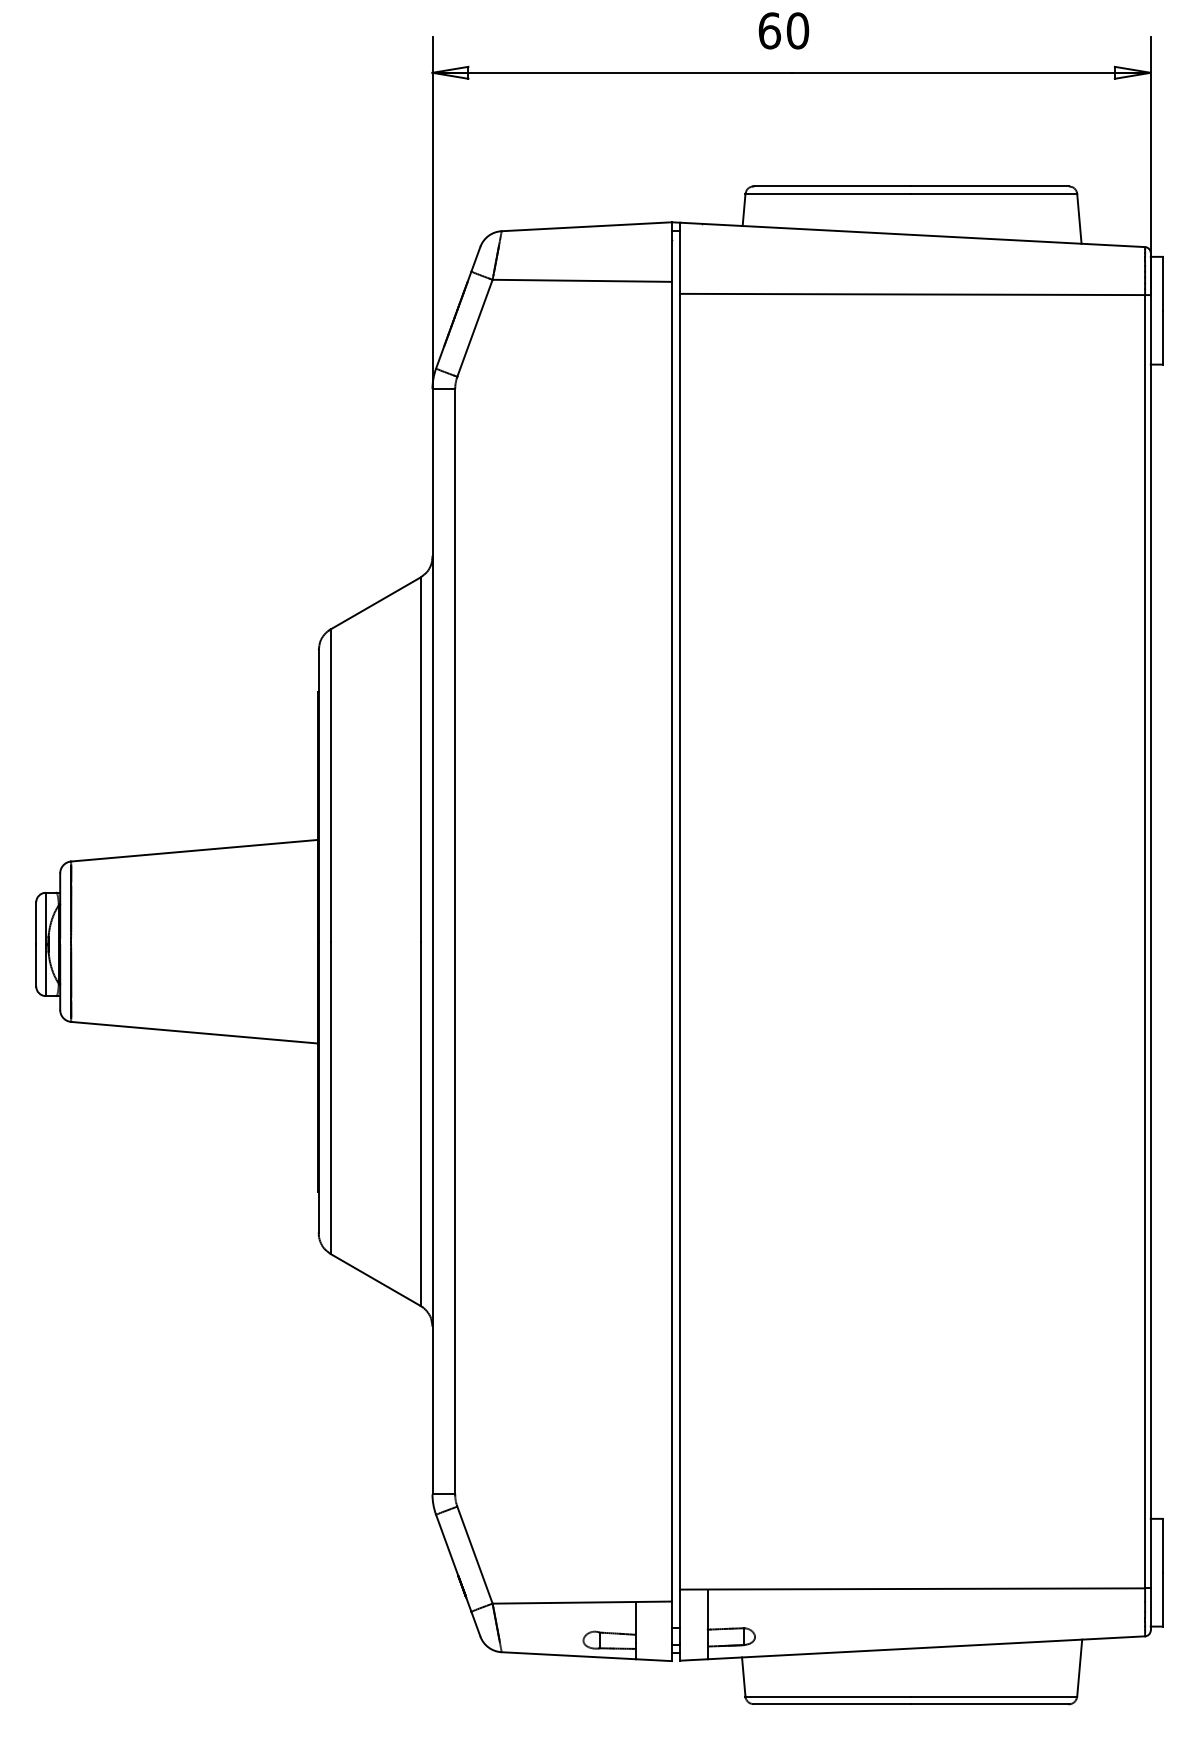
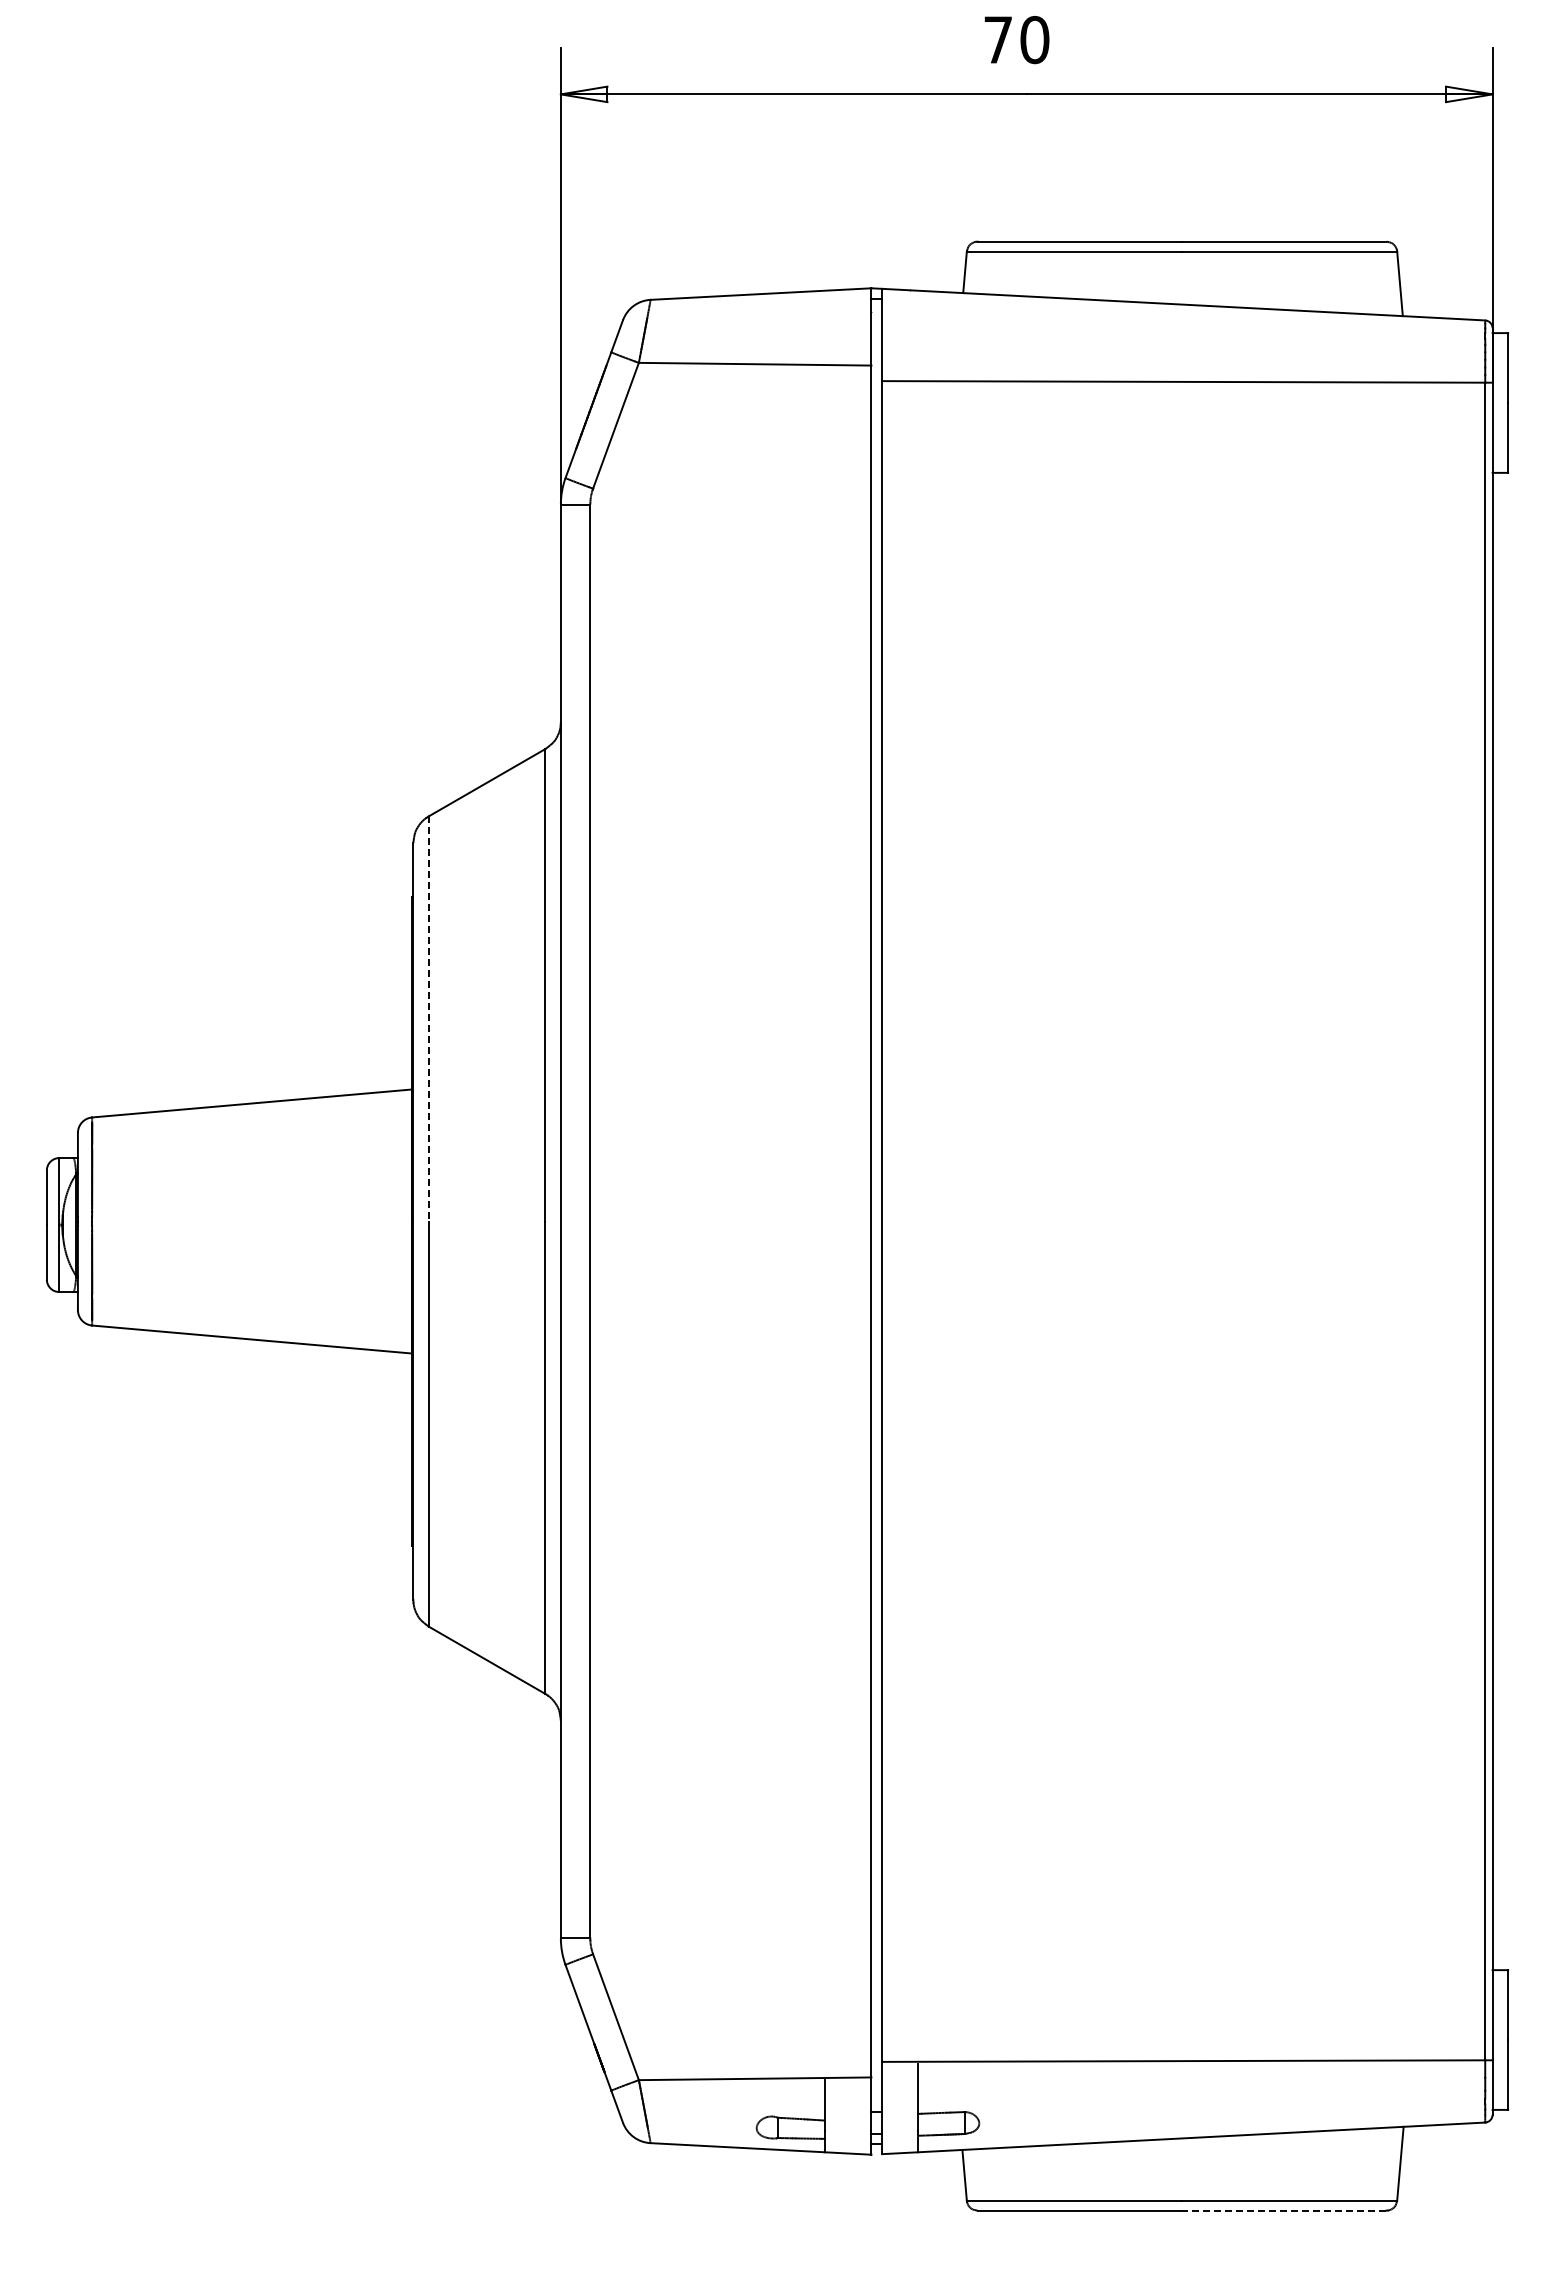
text: (769, 31) -> (998, 40), 60 -> 70
line: (330, 785) -> (428, 1018), solid -> dashed
line: (989, 1704) -> (1283, 2210), solid -> dashed

